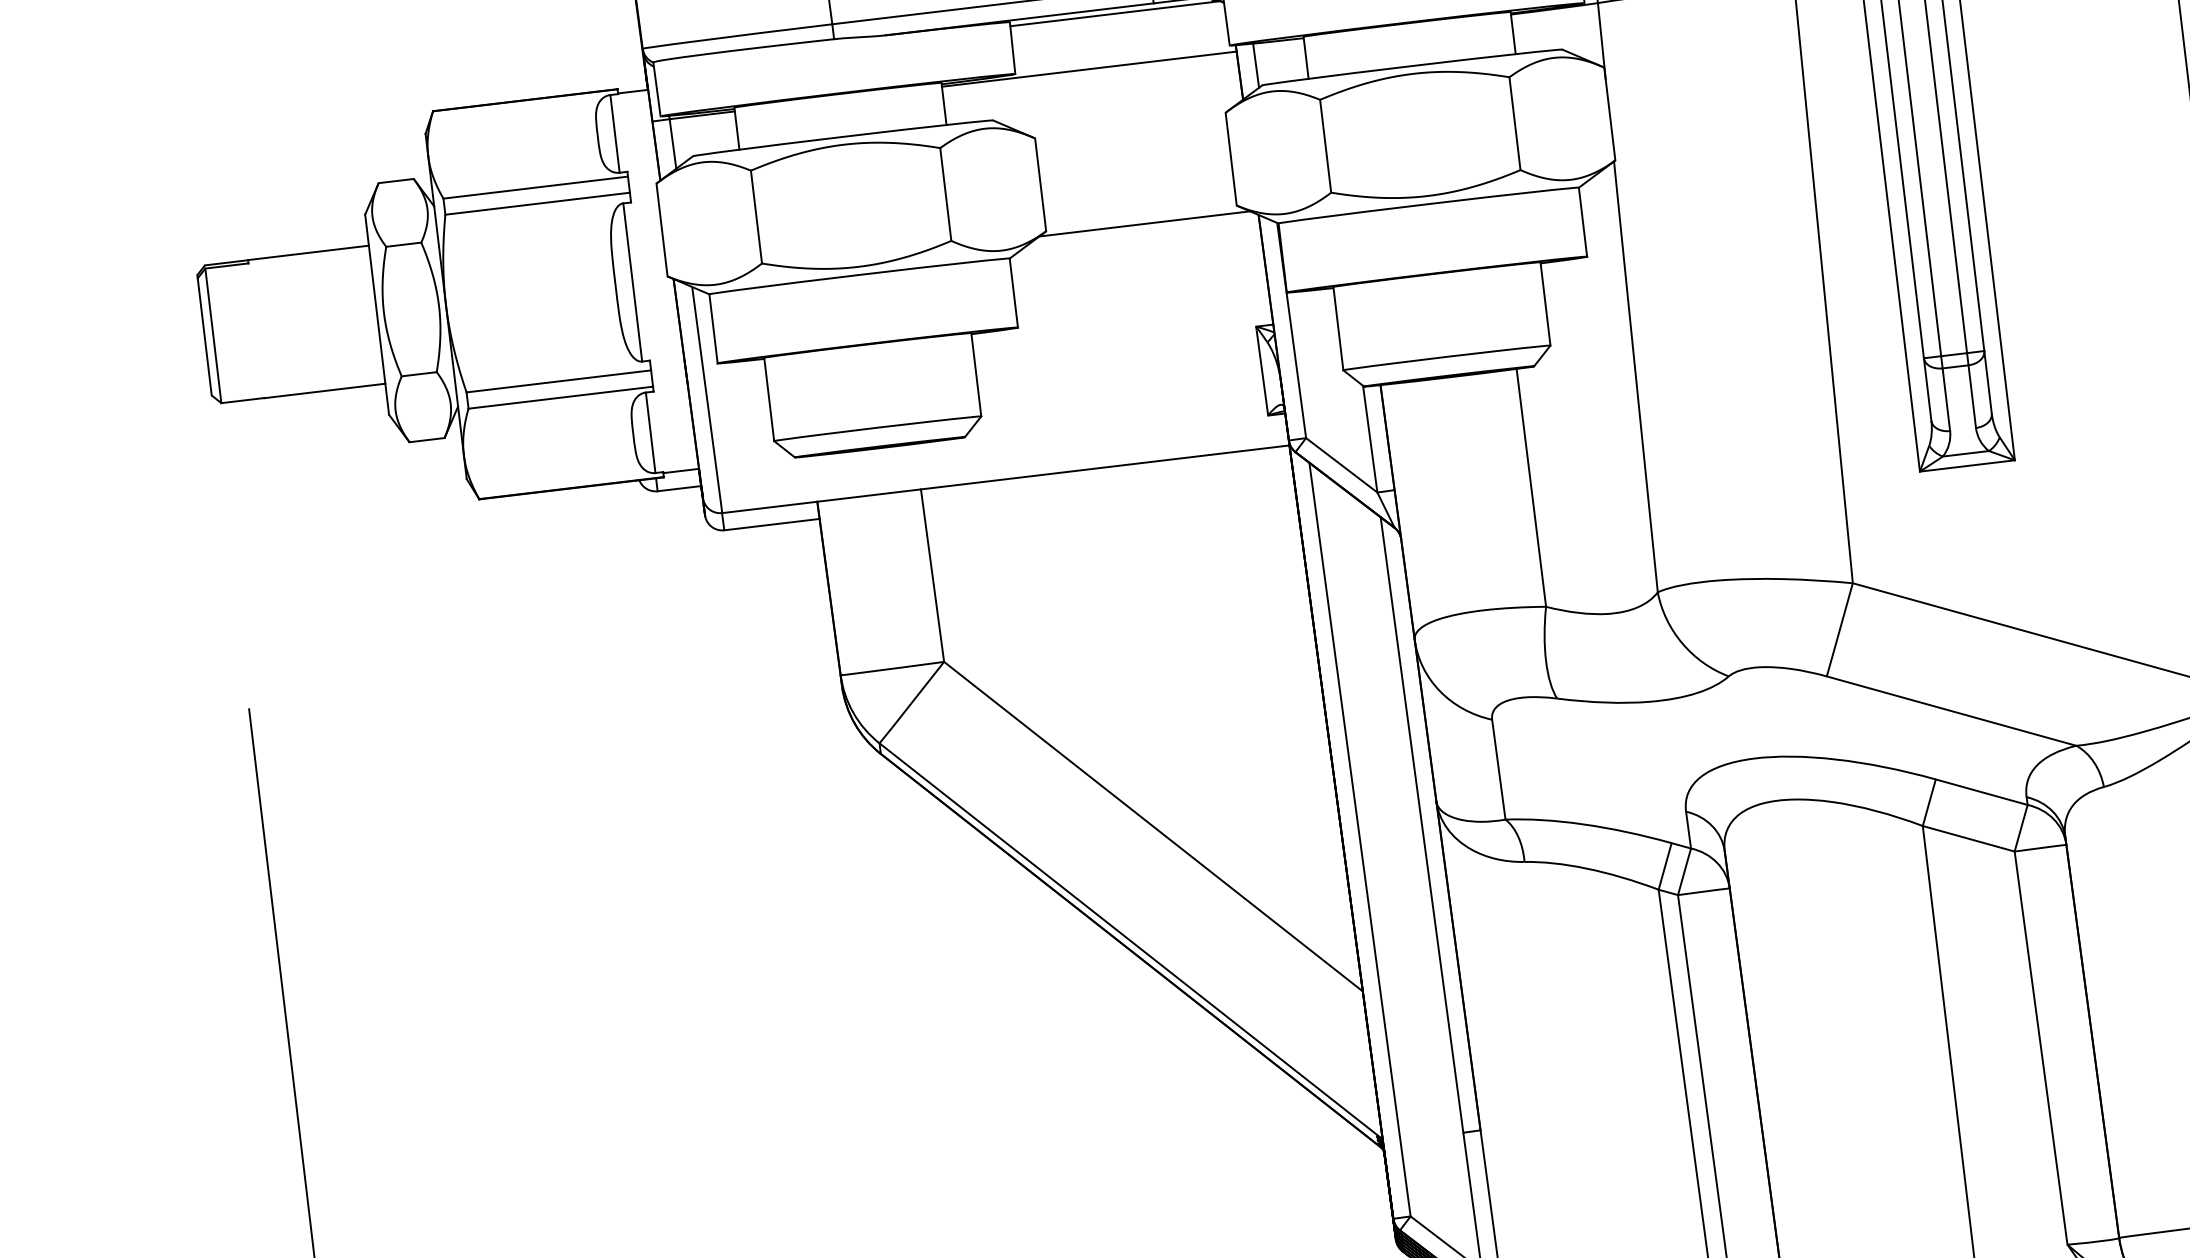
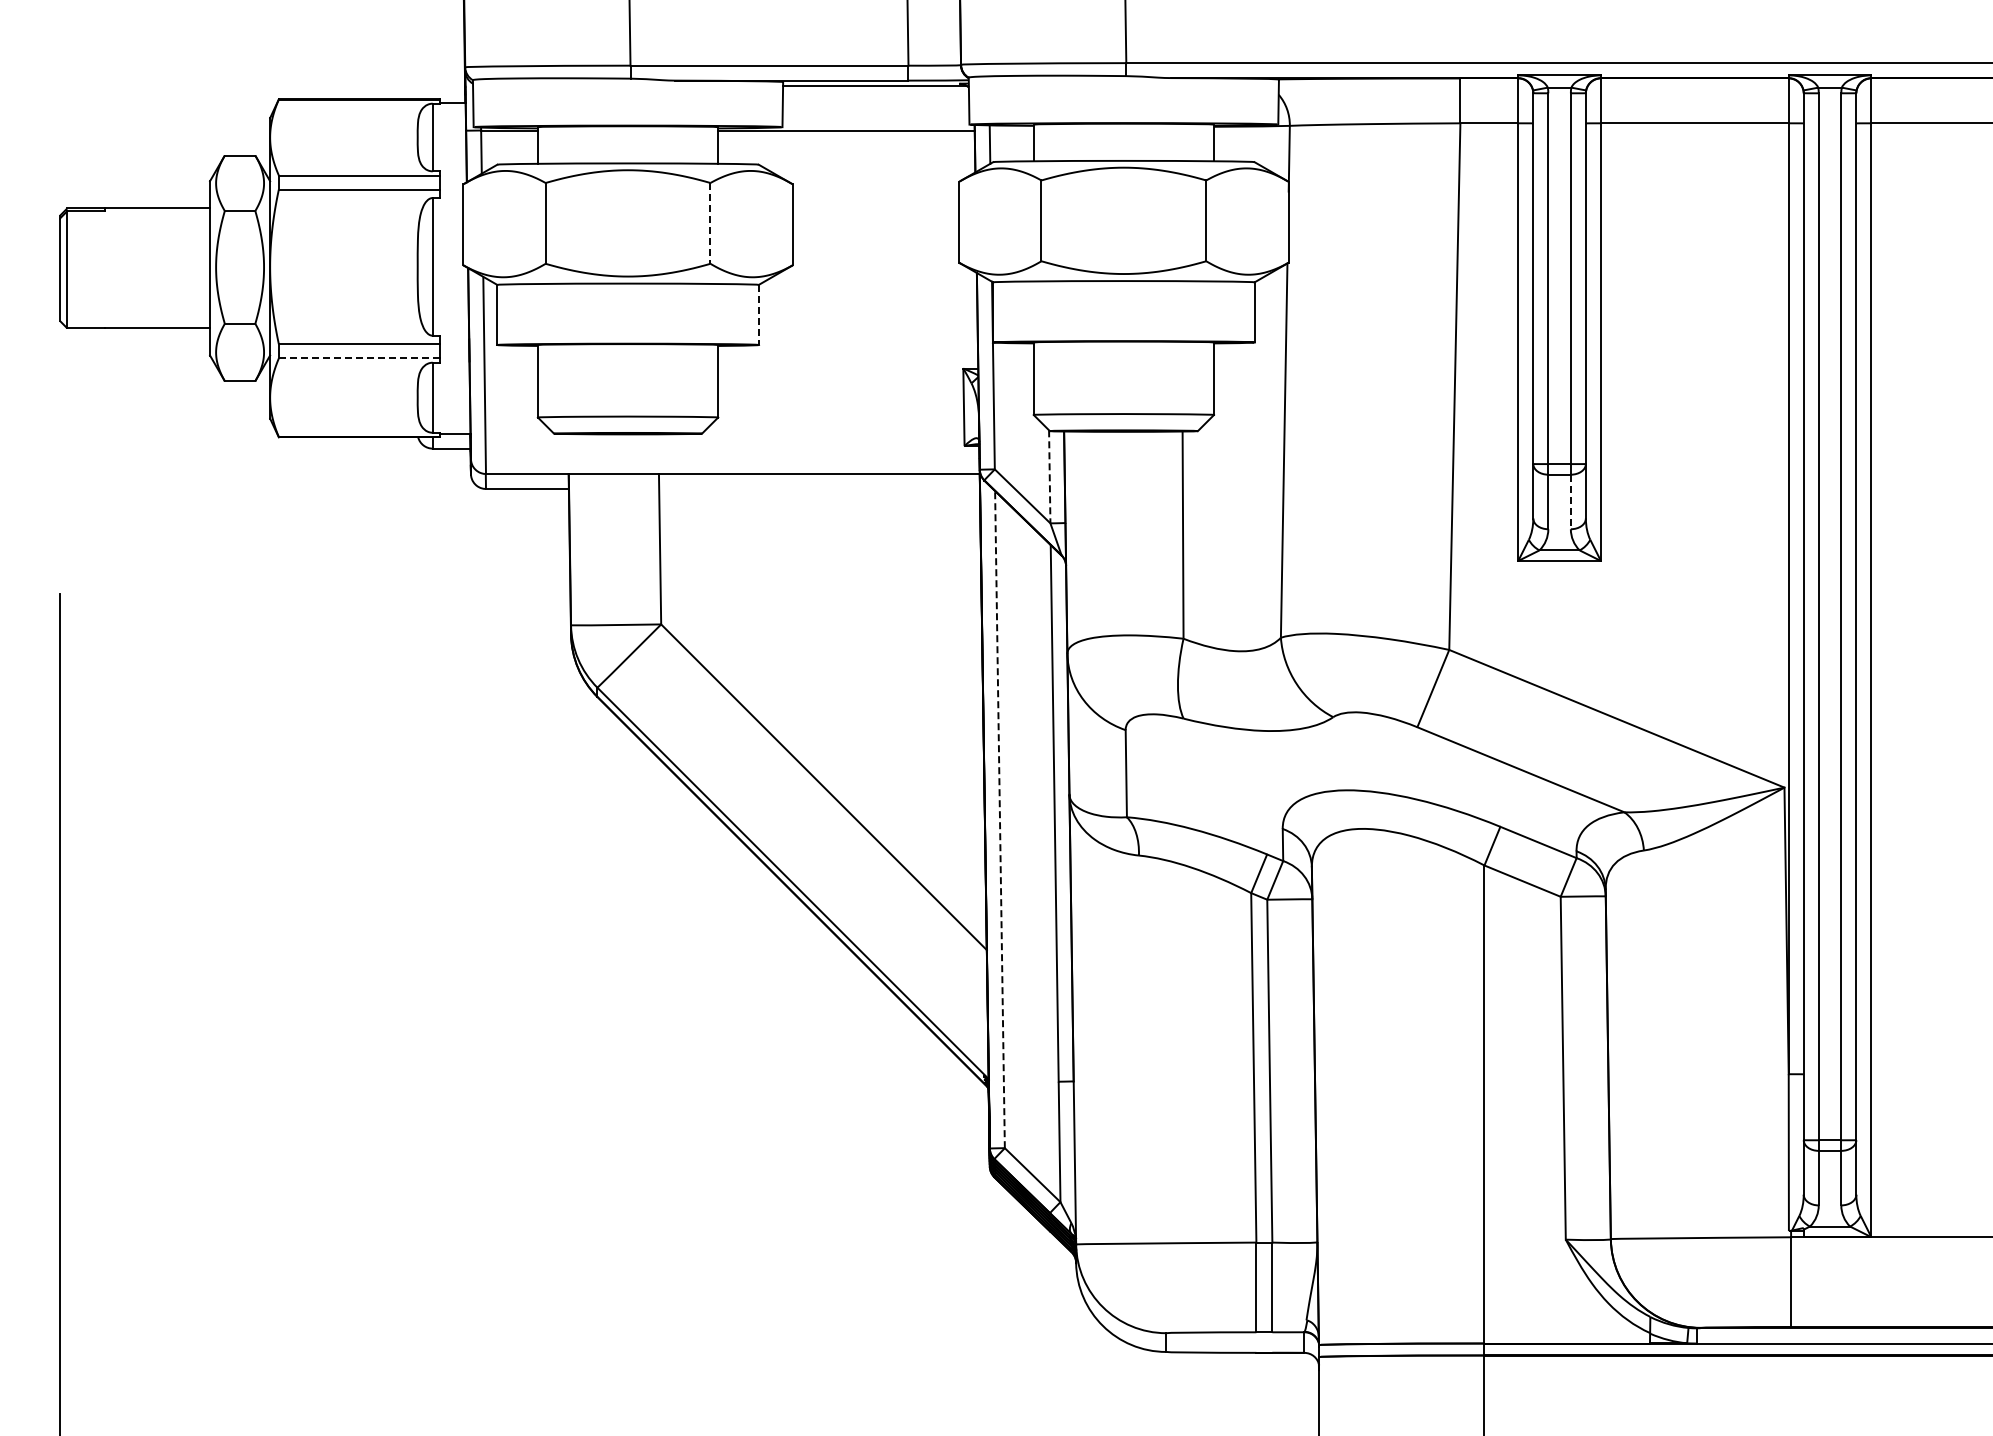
line: (945, 194) -> (710, 223), solid -> dashed
line: (1145, 224) -> (878, 269), removed
line: (1013, 293) -> (758, 315), solid -> dashed
line: (560, 397) -> (358, 358), solid -> dashed
line: (1971, 397) -> (1570, 502), solid -> dashed
line: (1369, 438) -> (1049, 476), solid -> dashed
line: (1359, 839) -> (999, 819), solid -> dashed

